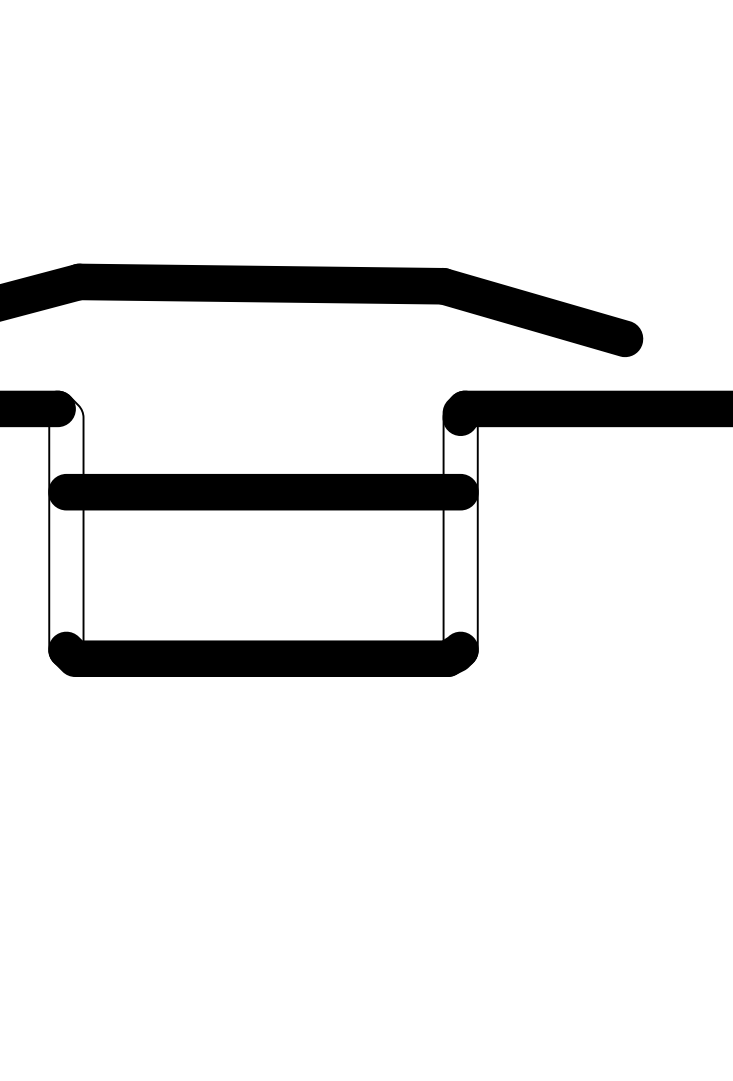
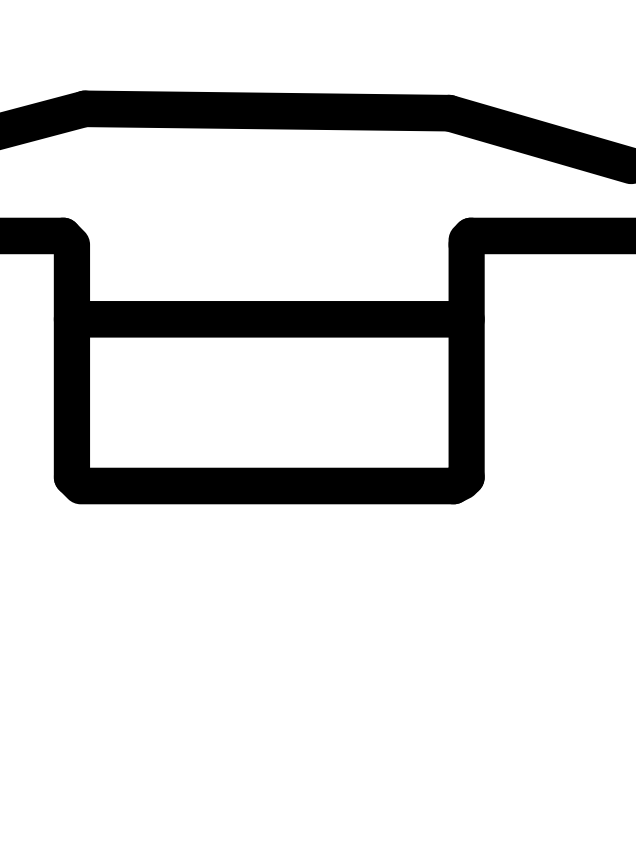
fill: (61, 529) -> (67, 356), added
fill: (460, 533) -> (466, 360), added

